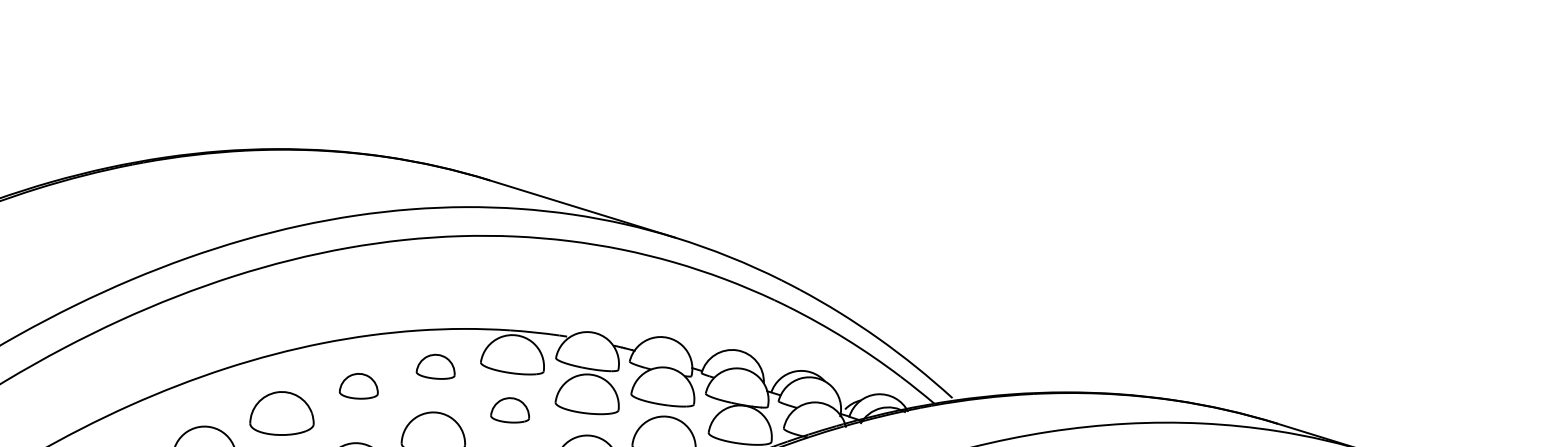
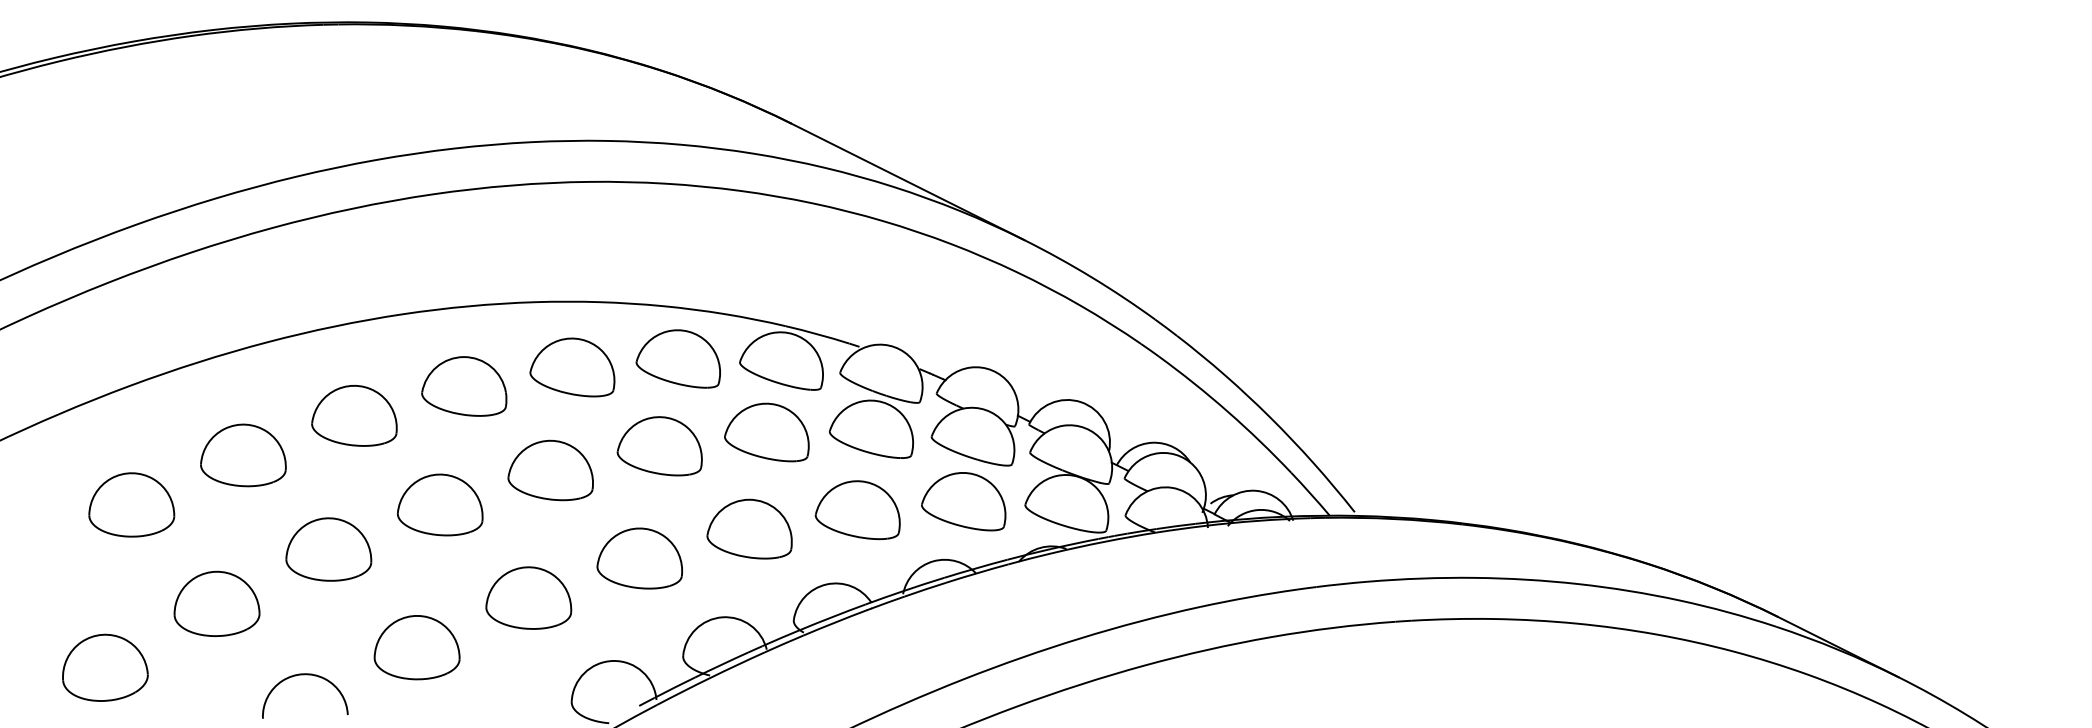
part: (434, 367) -> (677, 358), size x1.67
part: (358, 386) -> (572, 367), size x1.67
part: (509, 411) -> (766, 432), size x1.67

